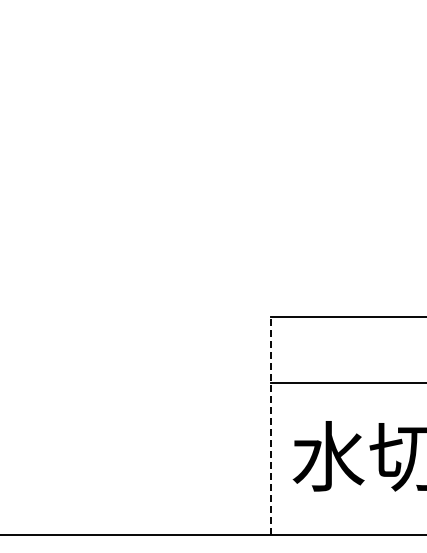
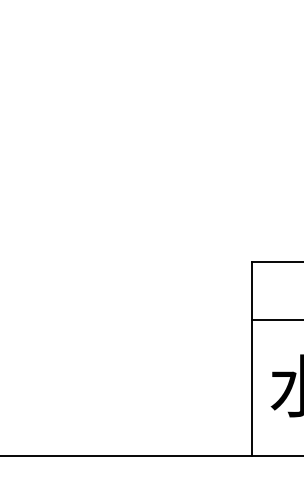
line: (271, 426) -> (251, 359), dashed -> solid

